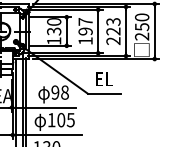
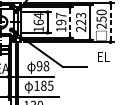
text: (54, 26) -> (38, 18), 130 -> 164
line: (154, 31) -> (110, 22), solid -> dashed
line: (98, 32) -> (70, 23), solid -> dashed
text: (104, 78) -> (104, 56), moved
text: (61, 120) -> (43, 86), 105 -> 185

